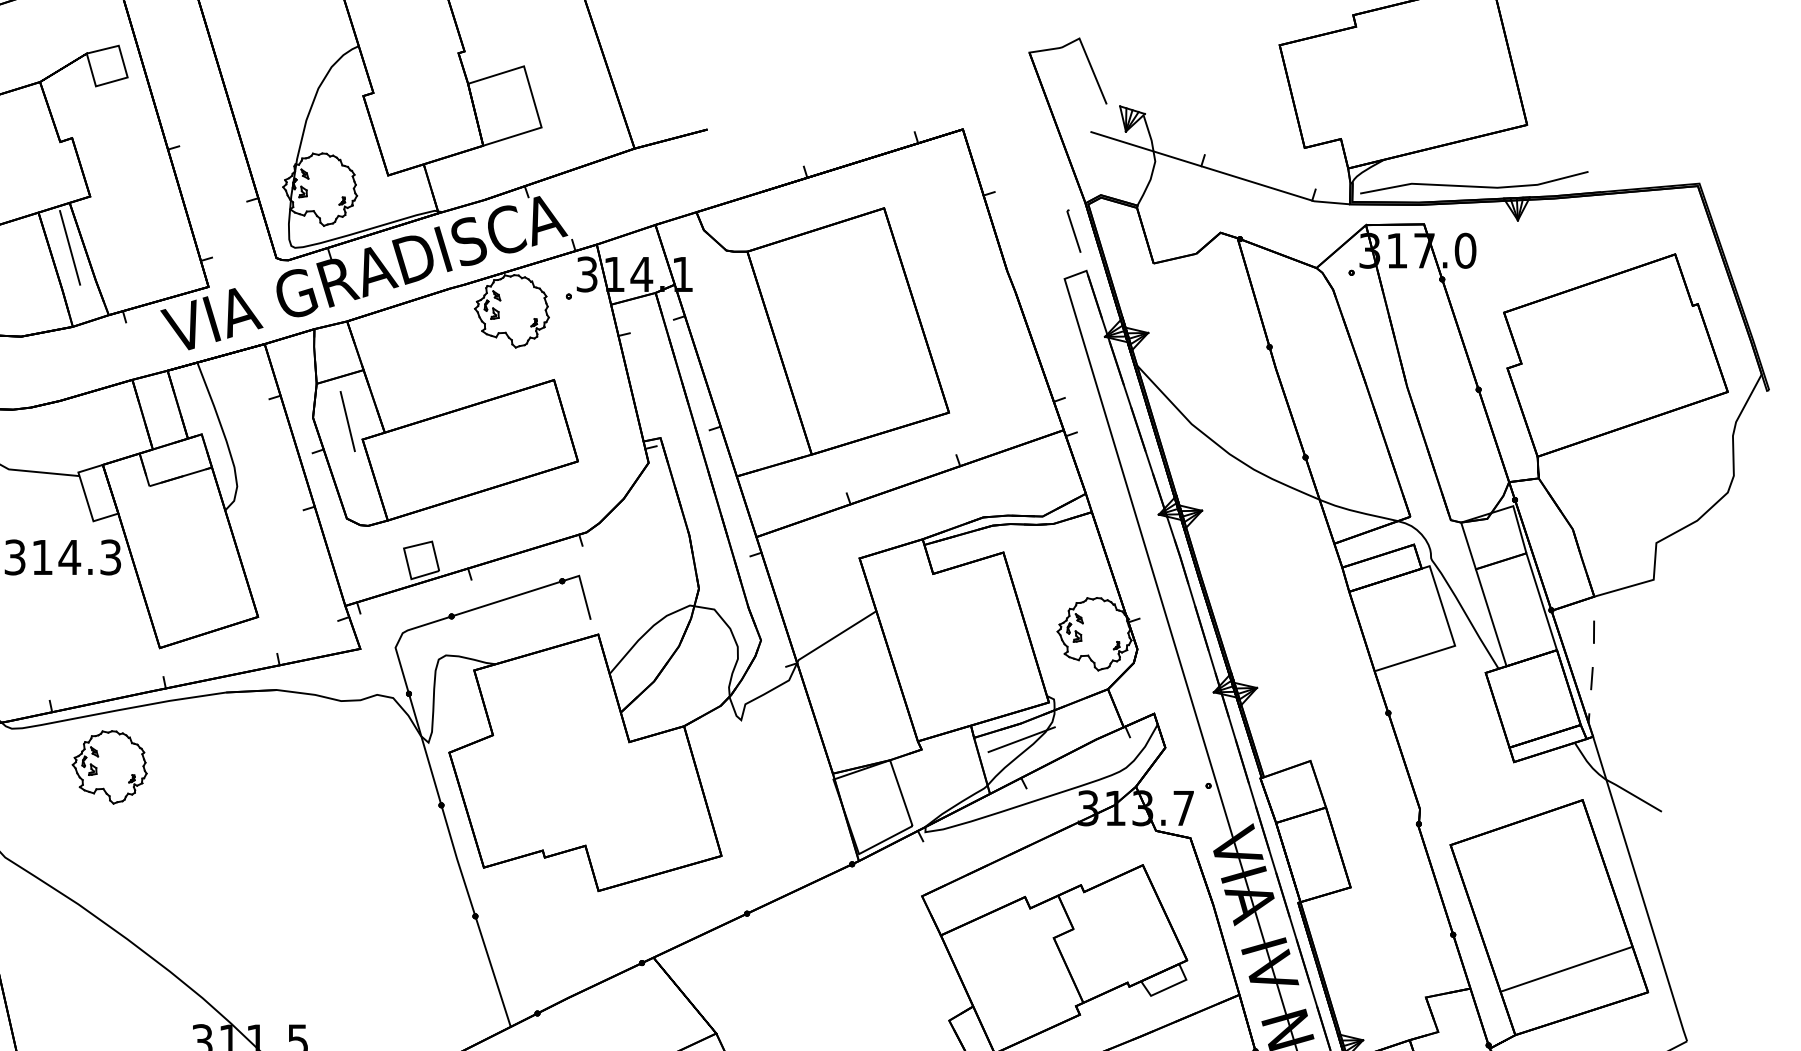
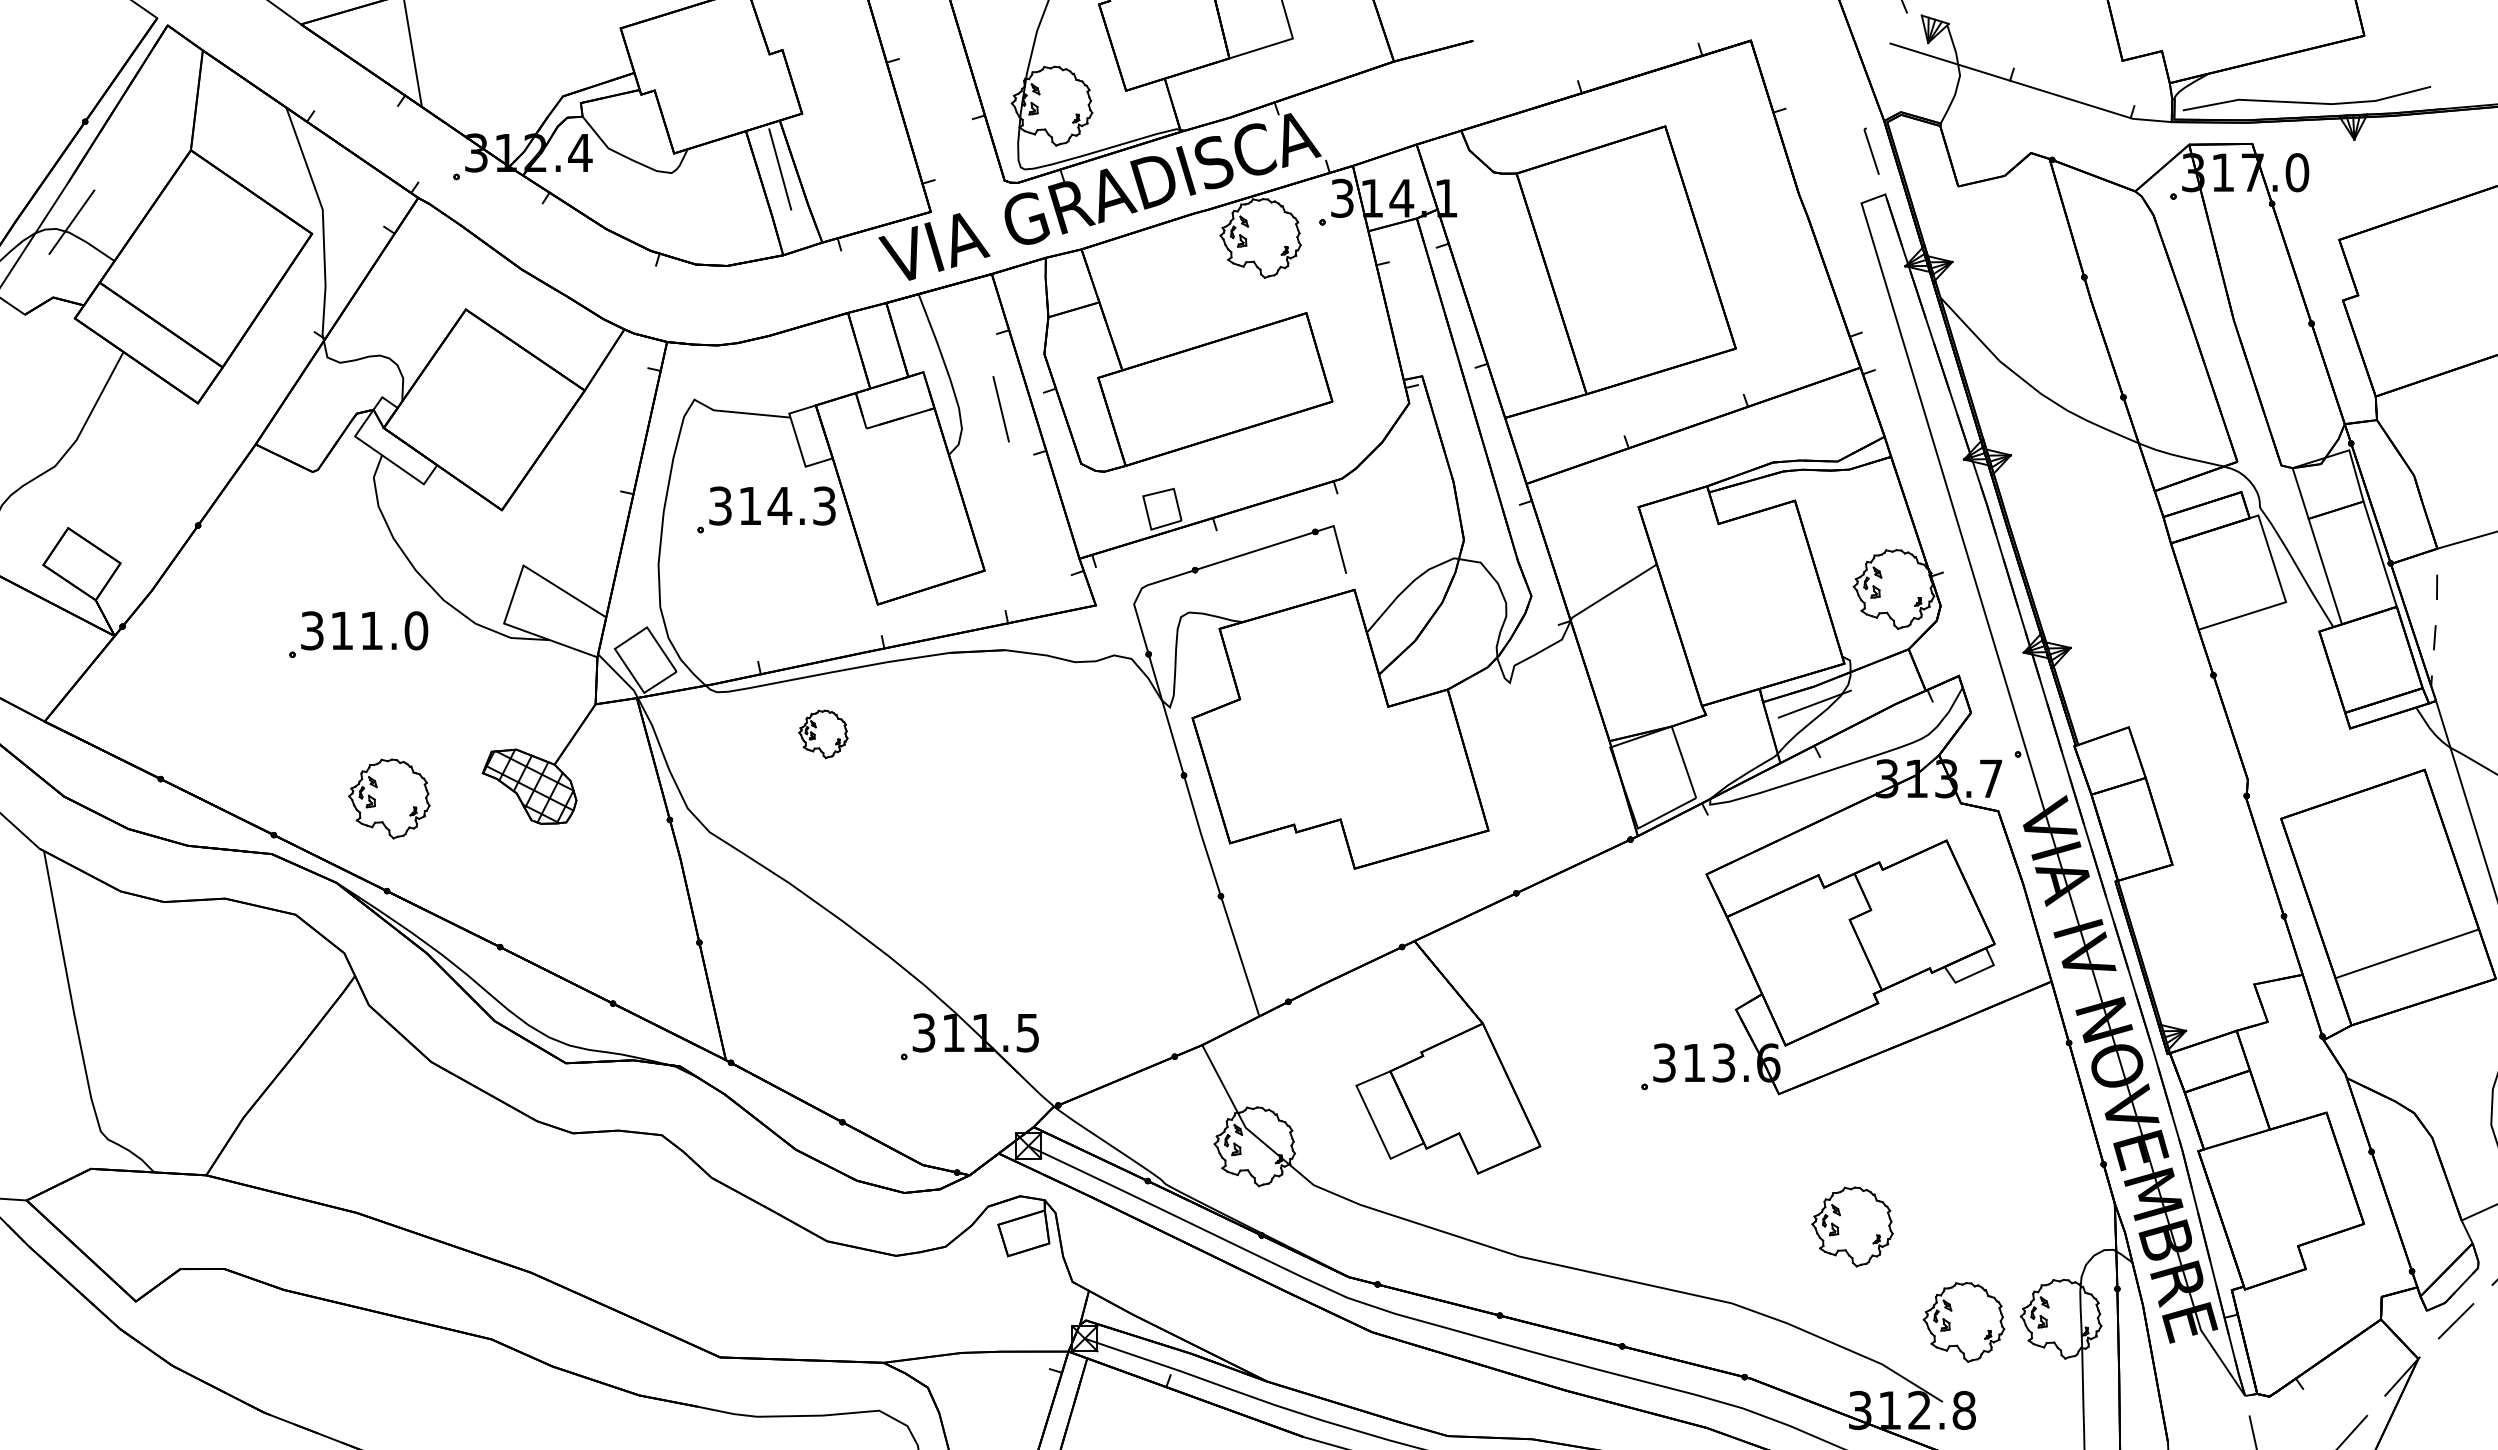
line: (347, 421) -> (1000, 409), moved
part: (109, 767) -> (823, 734), size x0.6

